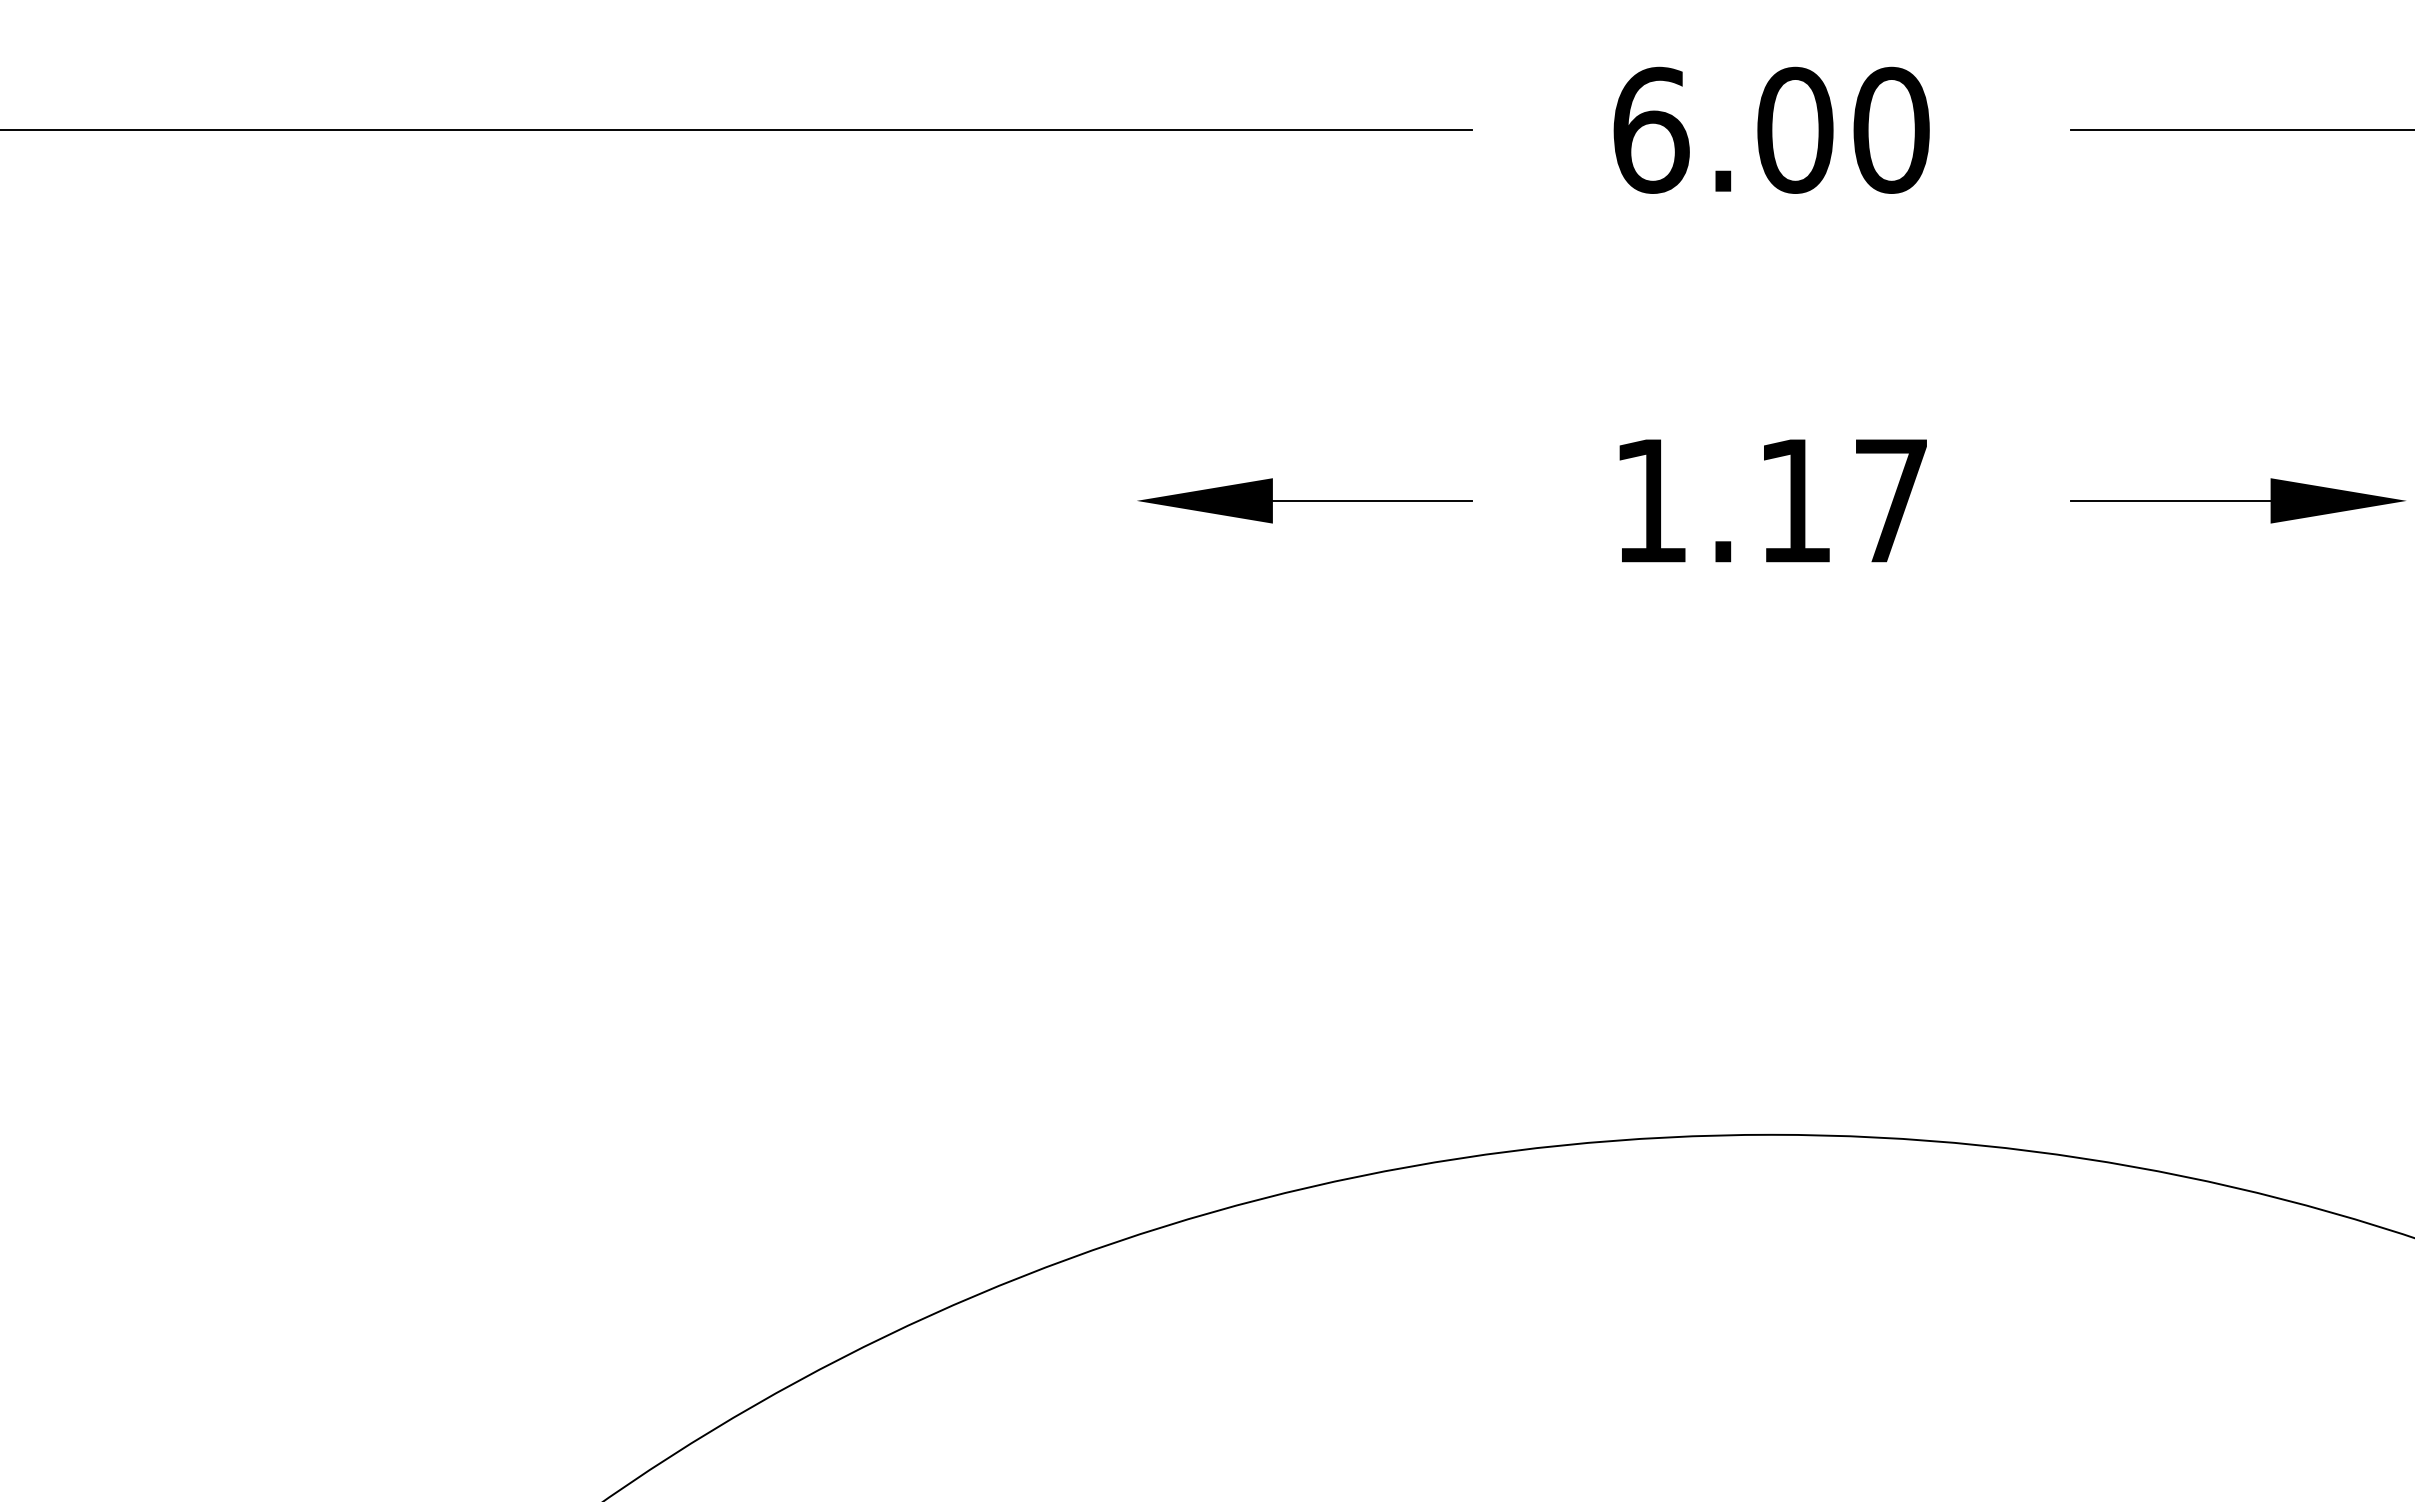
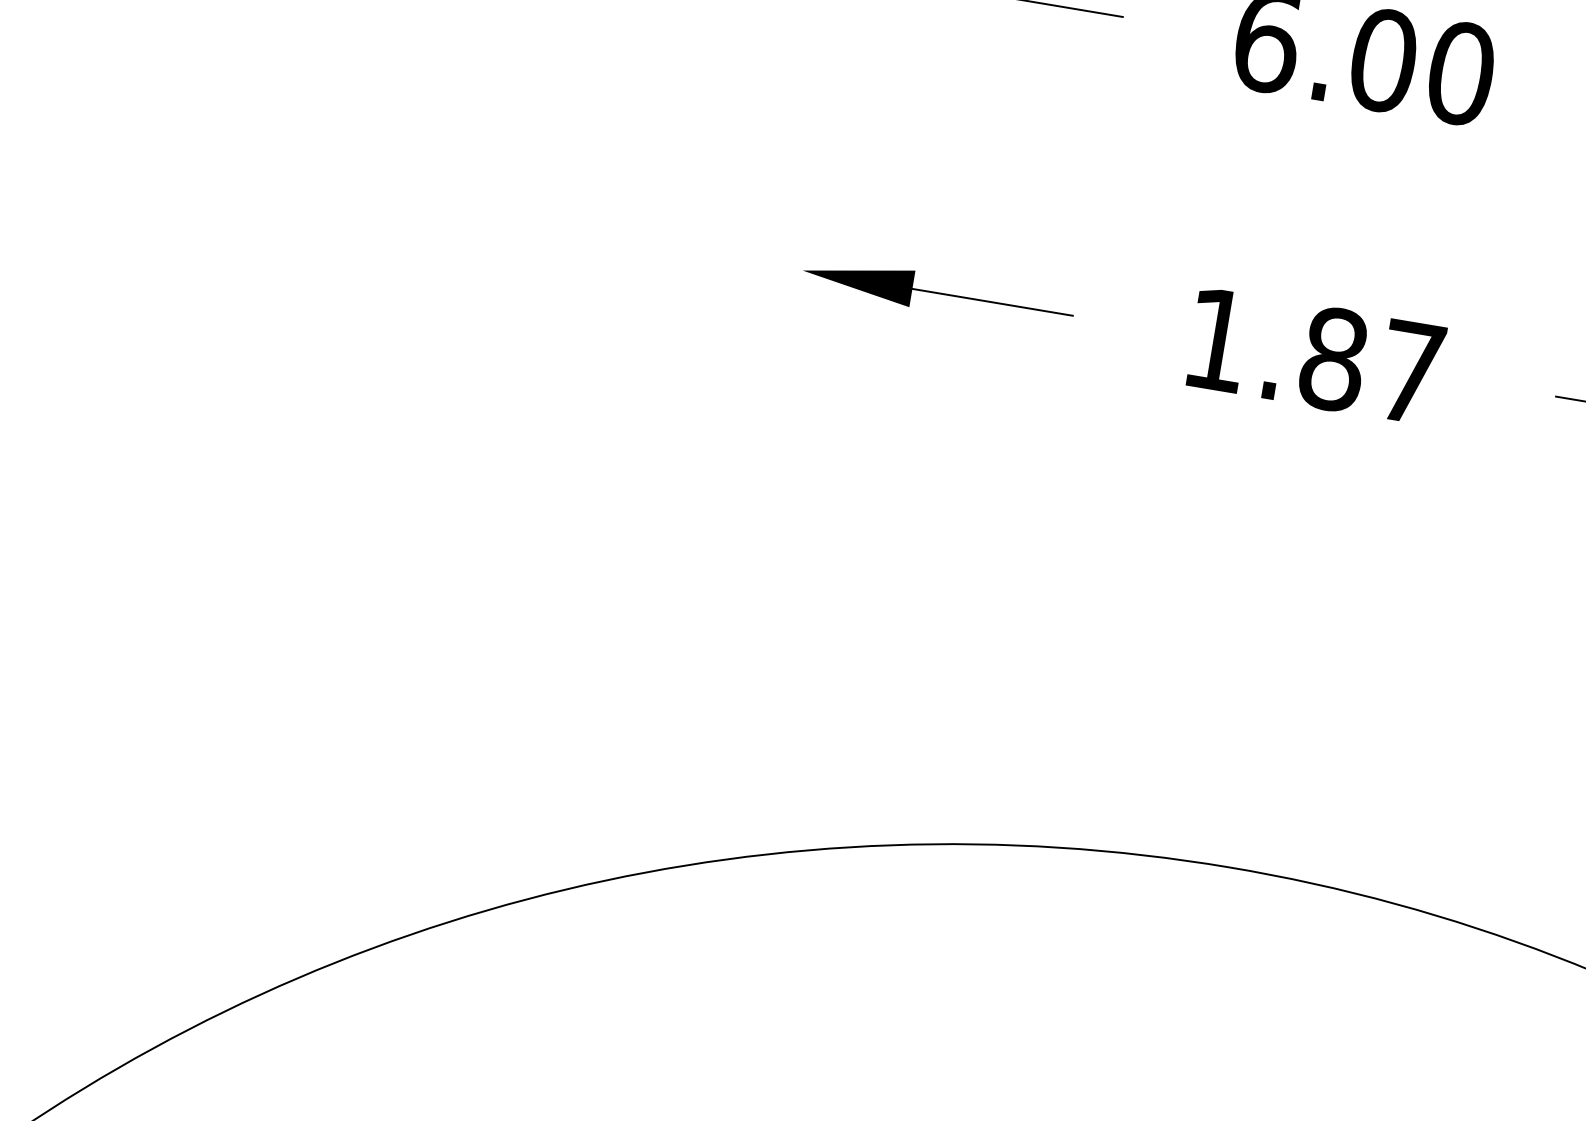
text: (1795, 500) -> (1333, 359), 1.17 -> 1.87

